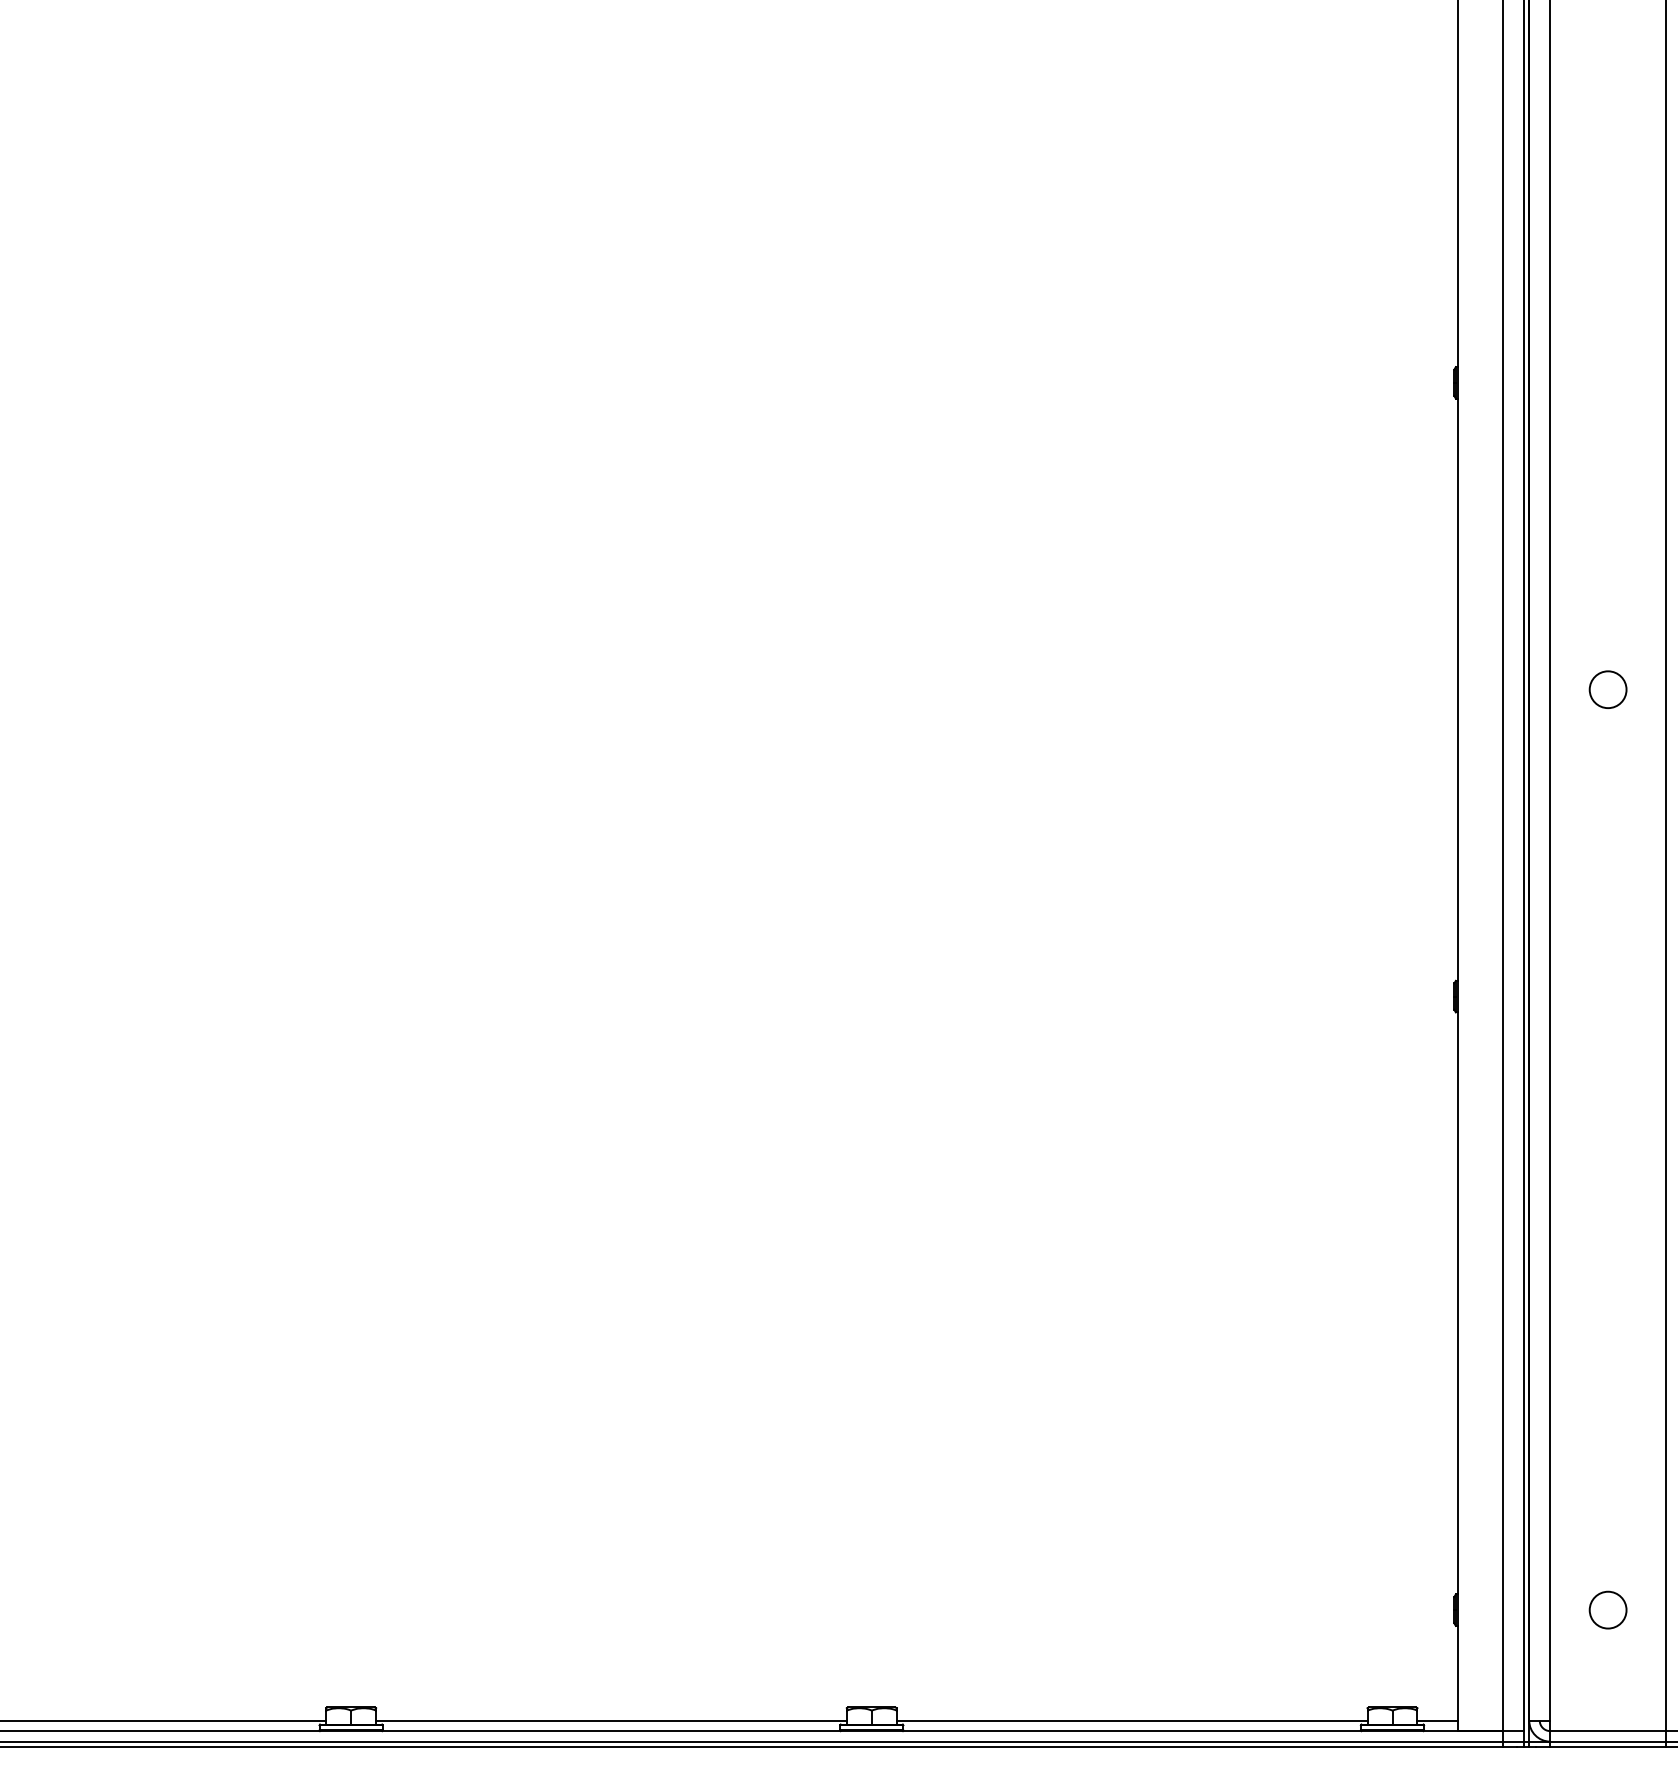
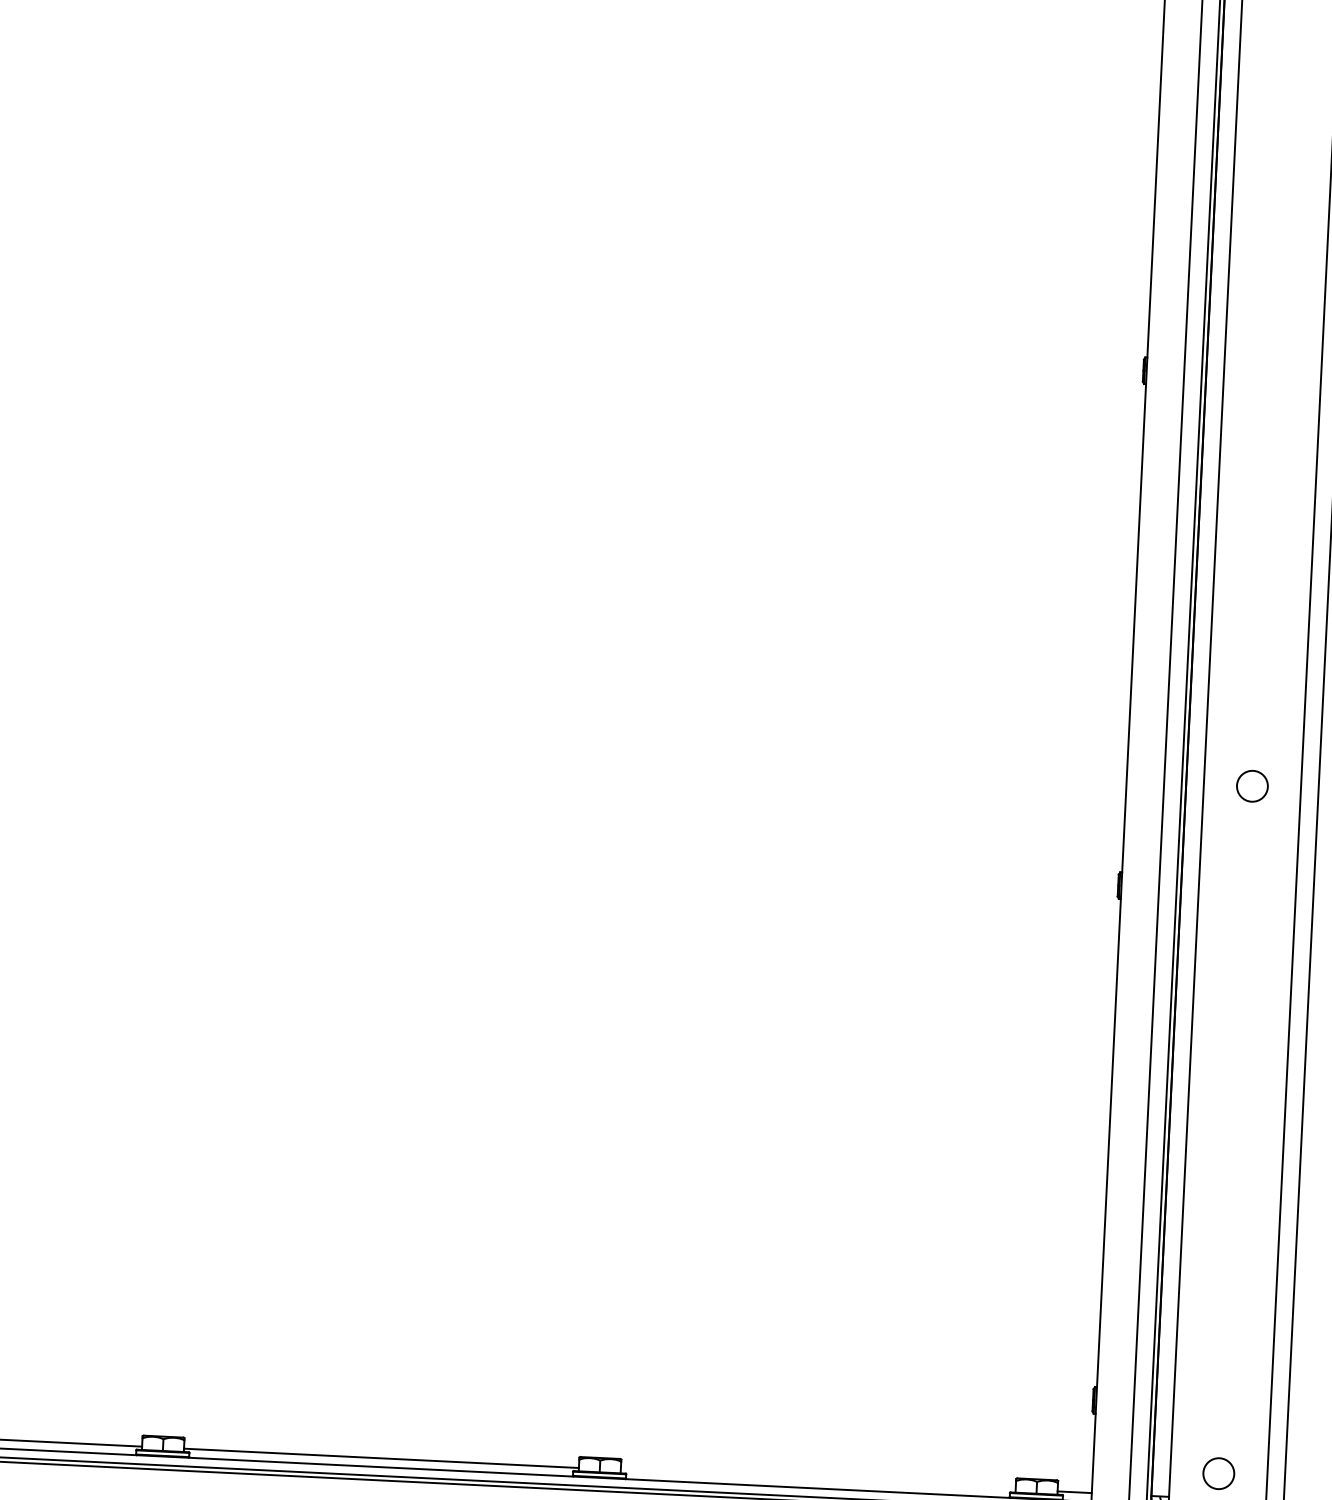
circle: (1607, 689) -> (1251, 786), moved
circle: (1607, 1609) -> (1218, 1473), moved
line: (1131, 1720) -> (817, 1479), removed

